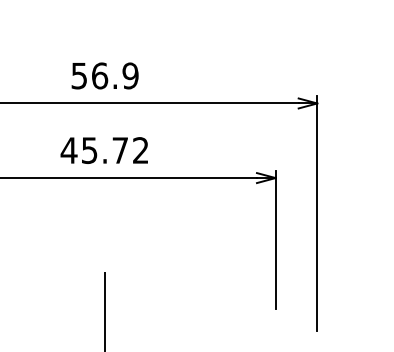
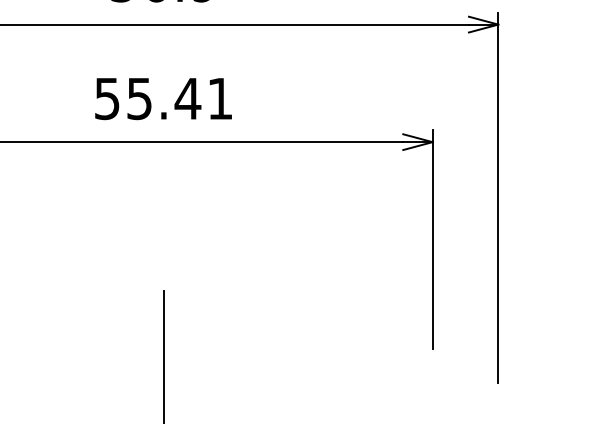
text: (104, 150) -> (163, 98), 45.72 -> 55.41

